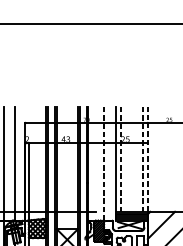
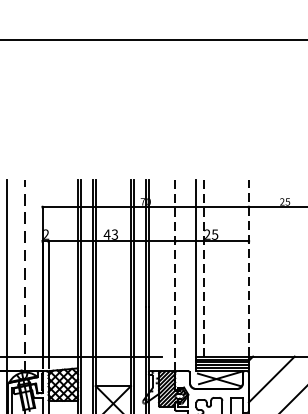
line: (143, 158) -> (241, 266), removed
line: (14, 163) -> (24, 275), solid -> dashed

